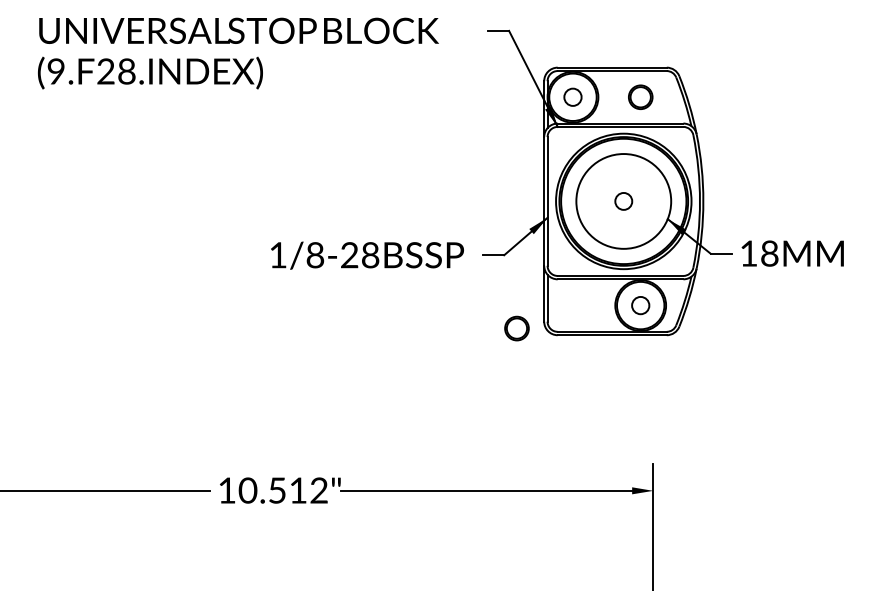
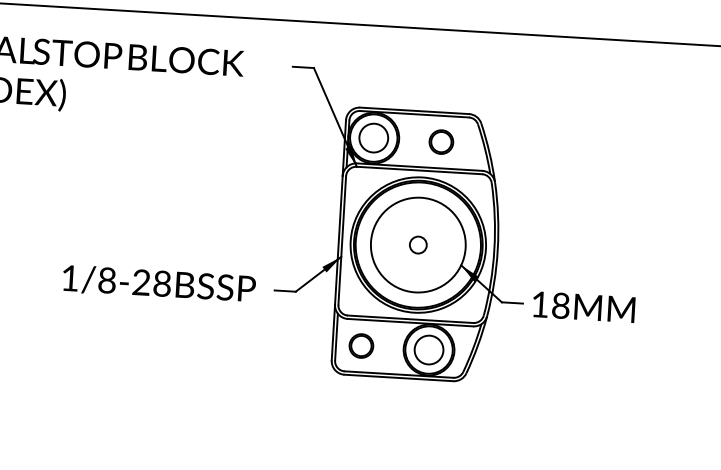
circle: (572, 96) -> (373, 137), size x1.67
circle: (640, 305) -> (428, 349), size x1.67
part: (516, 328) -> (360, 345), moved

